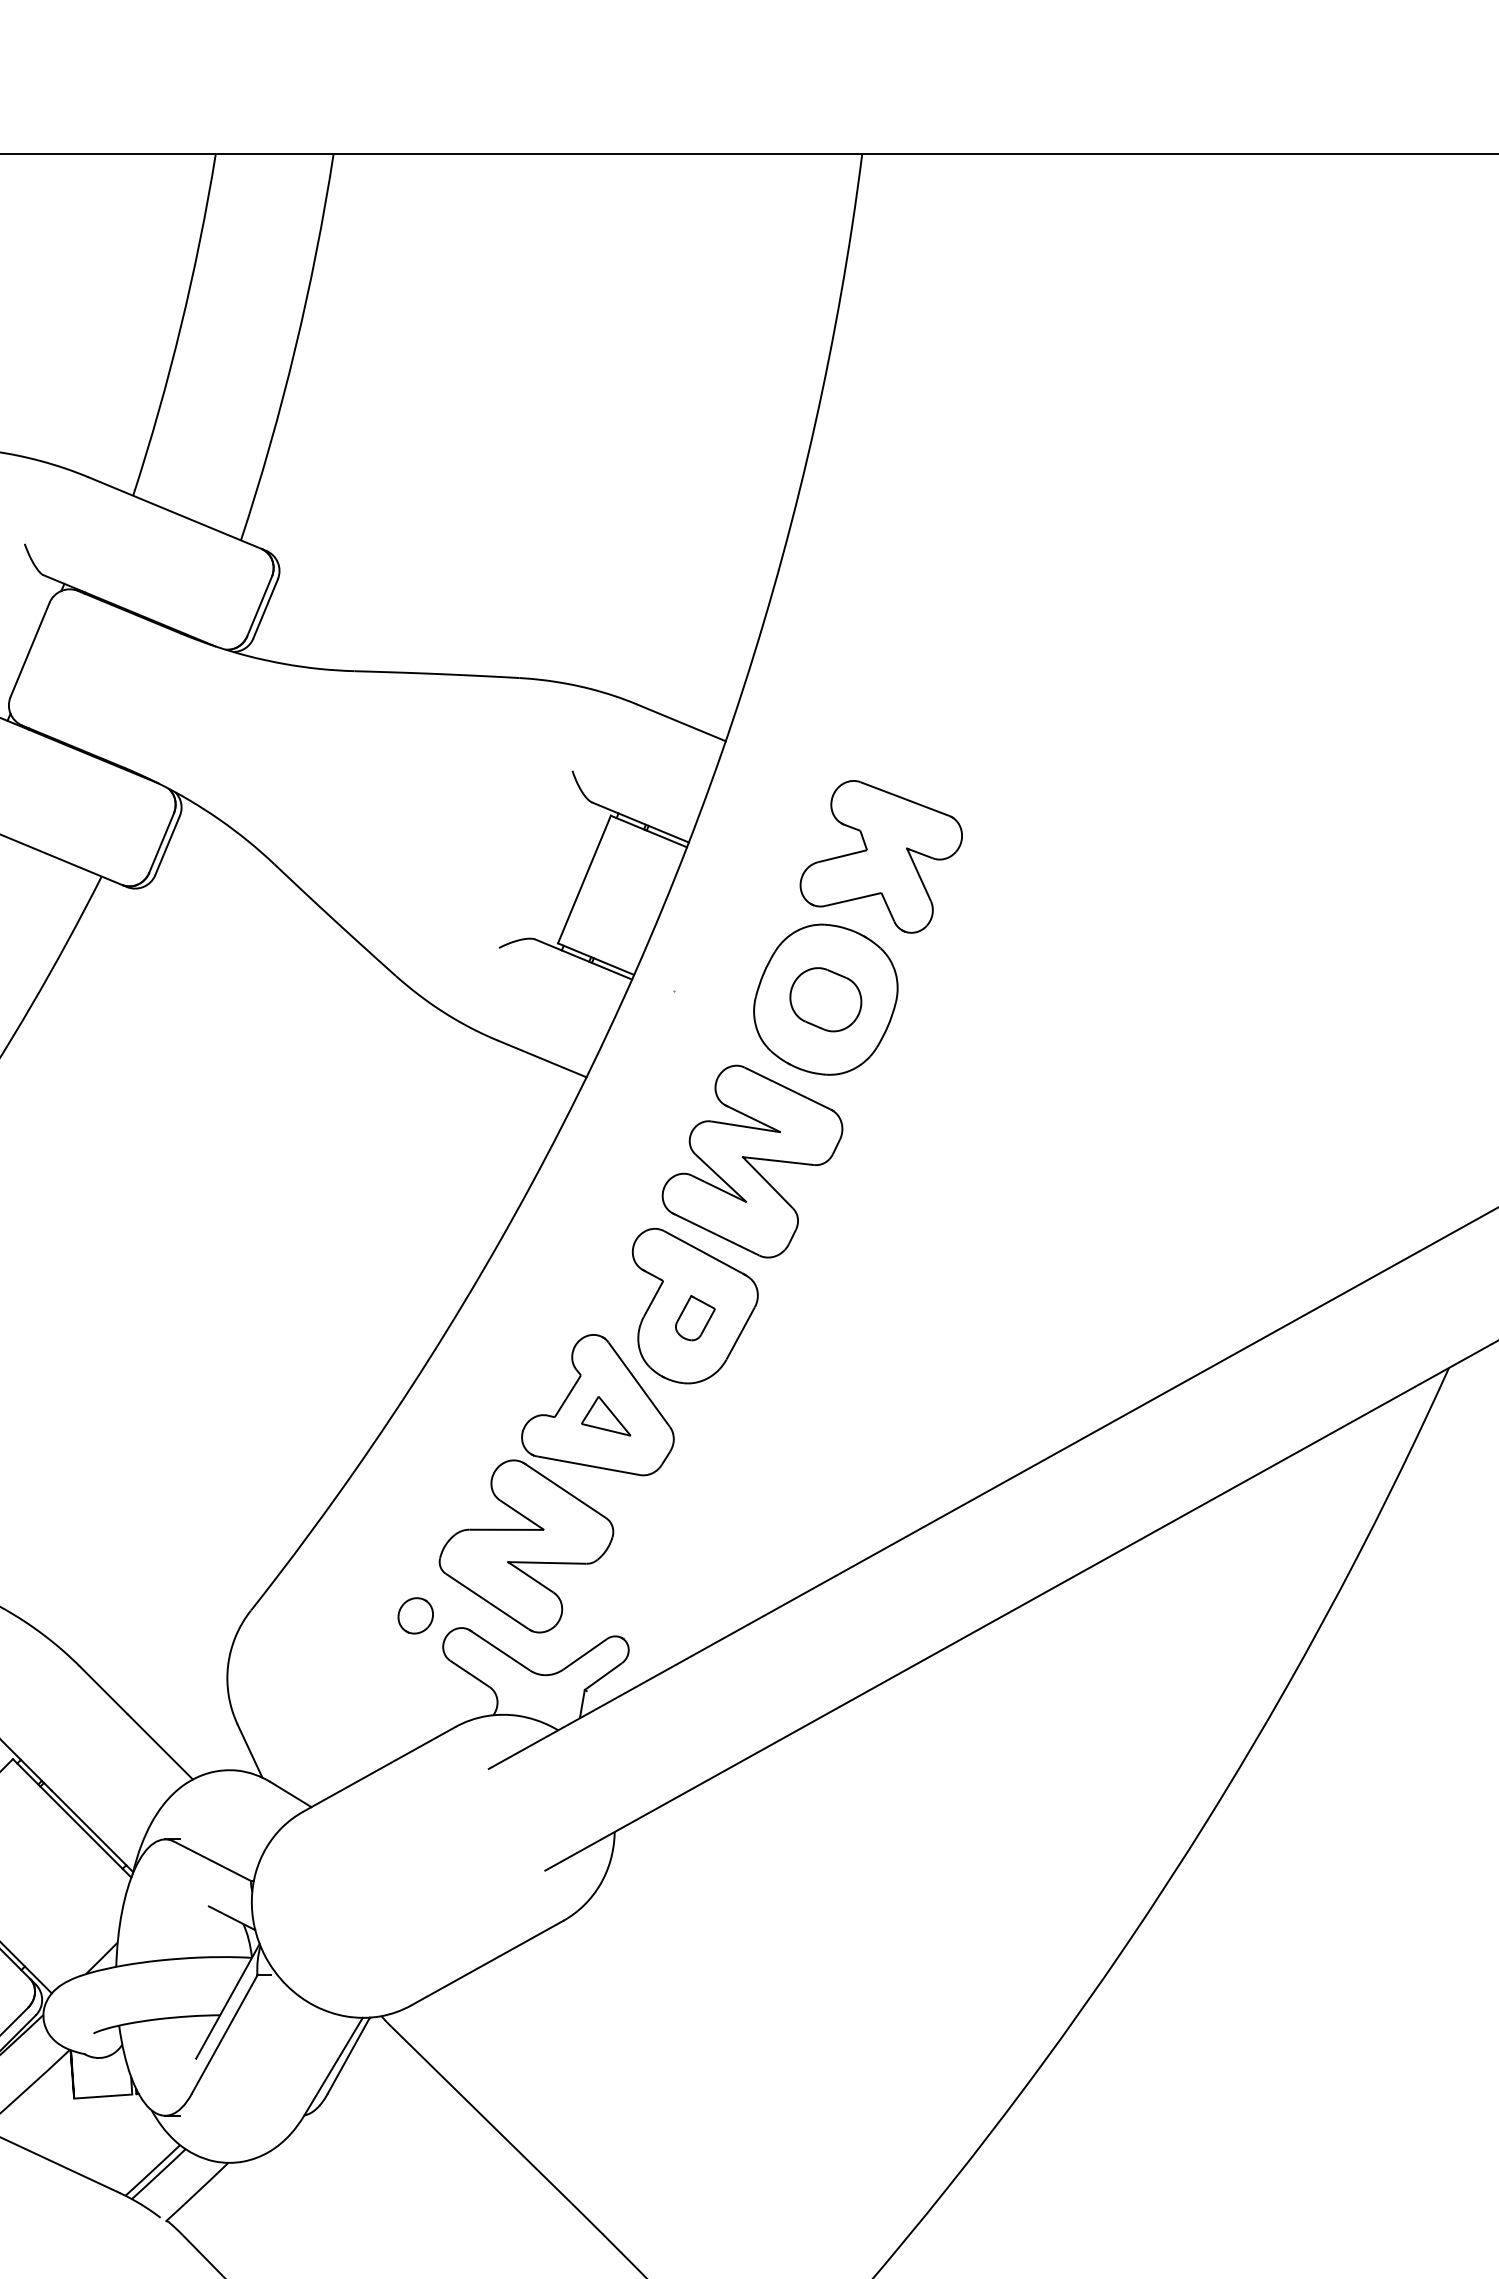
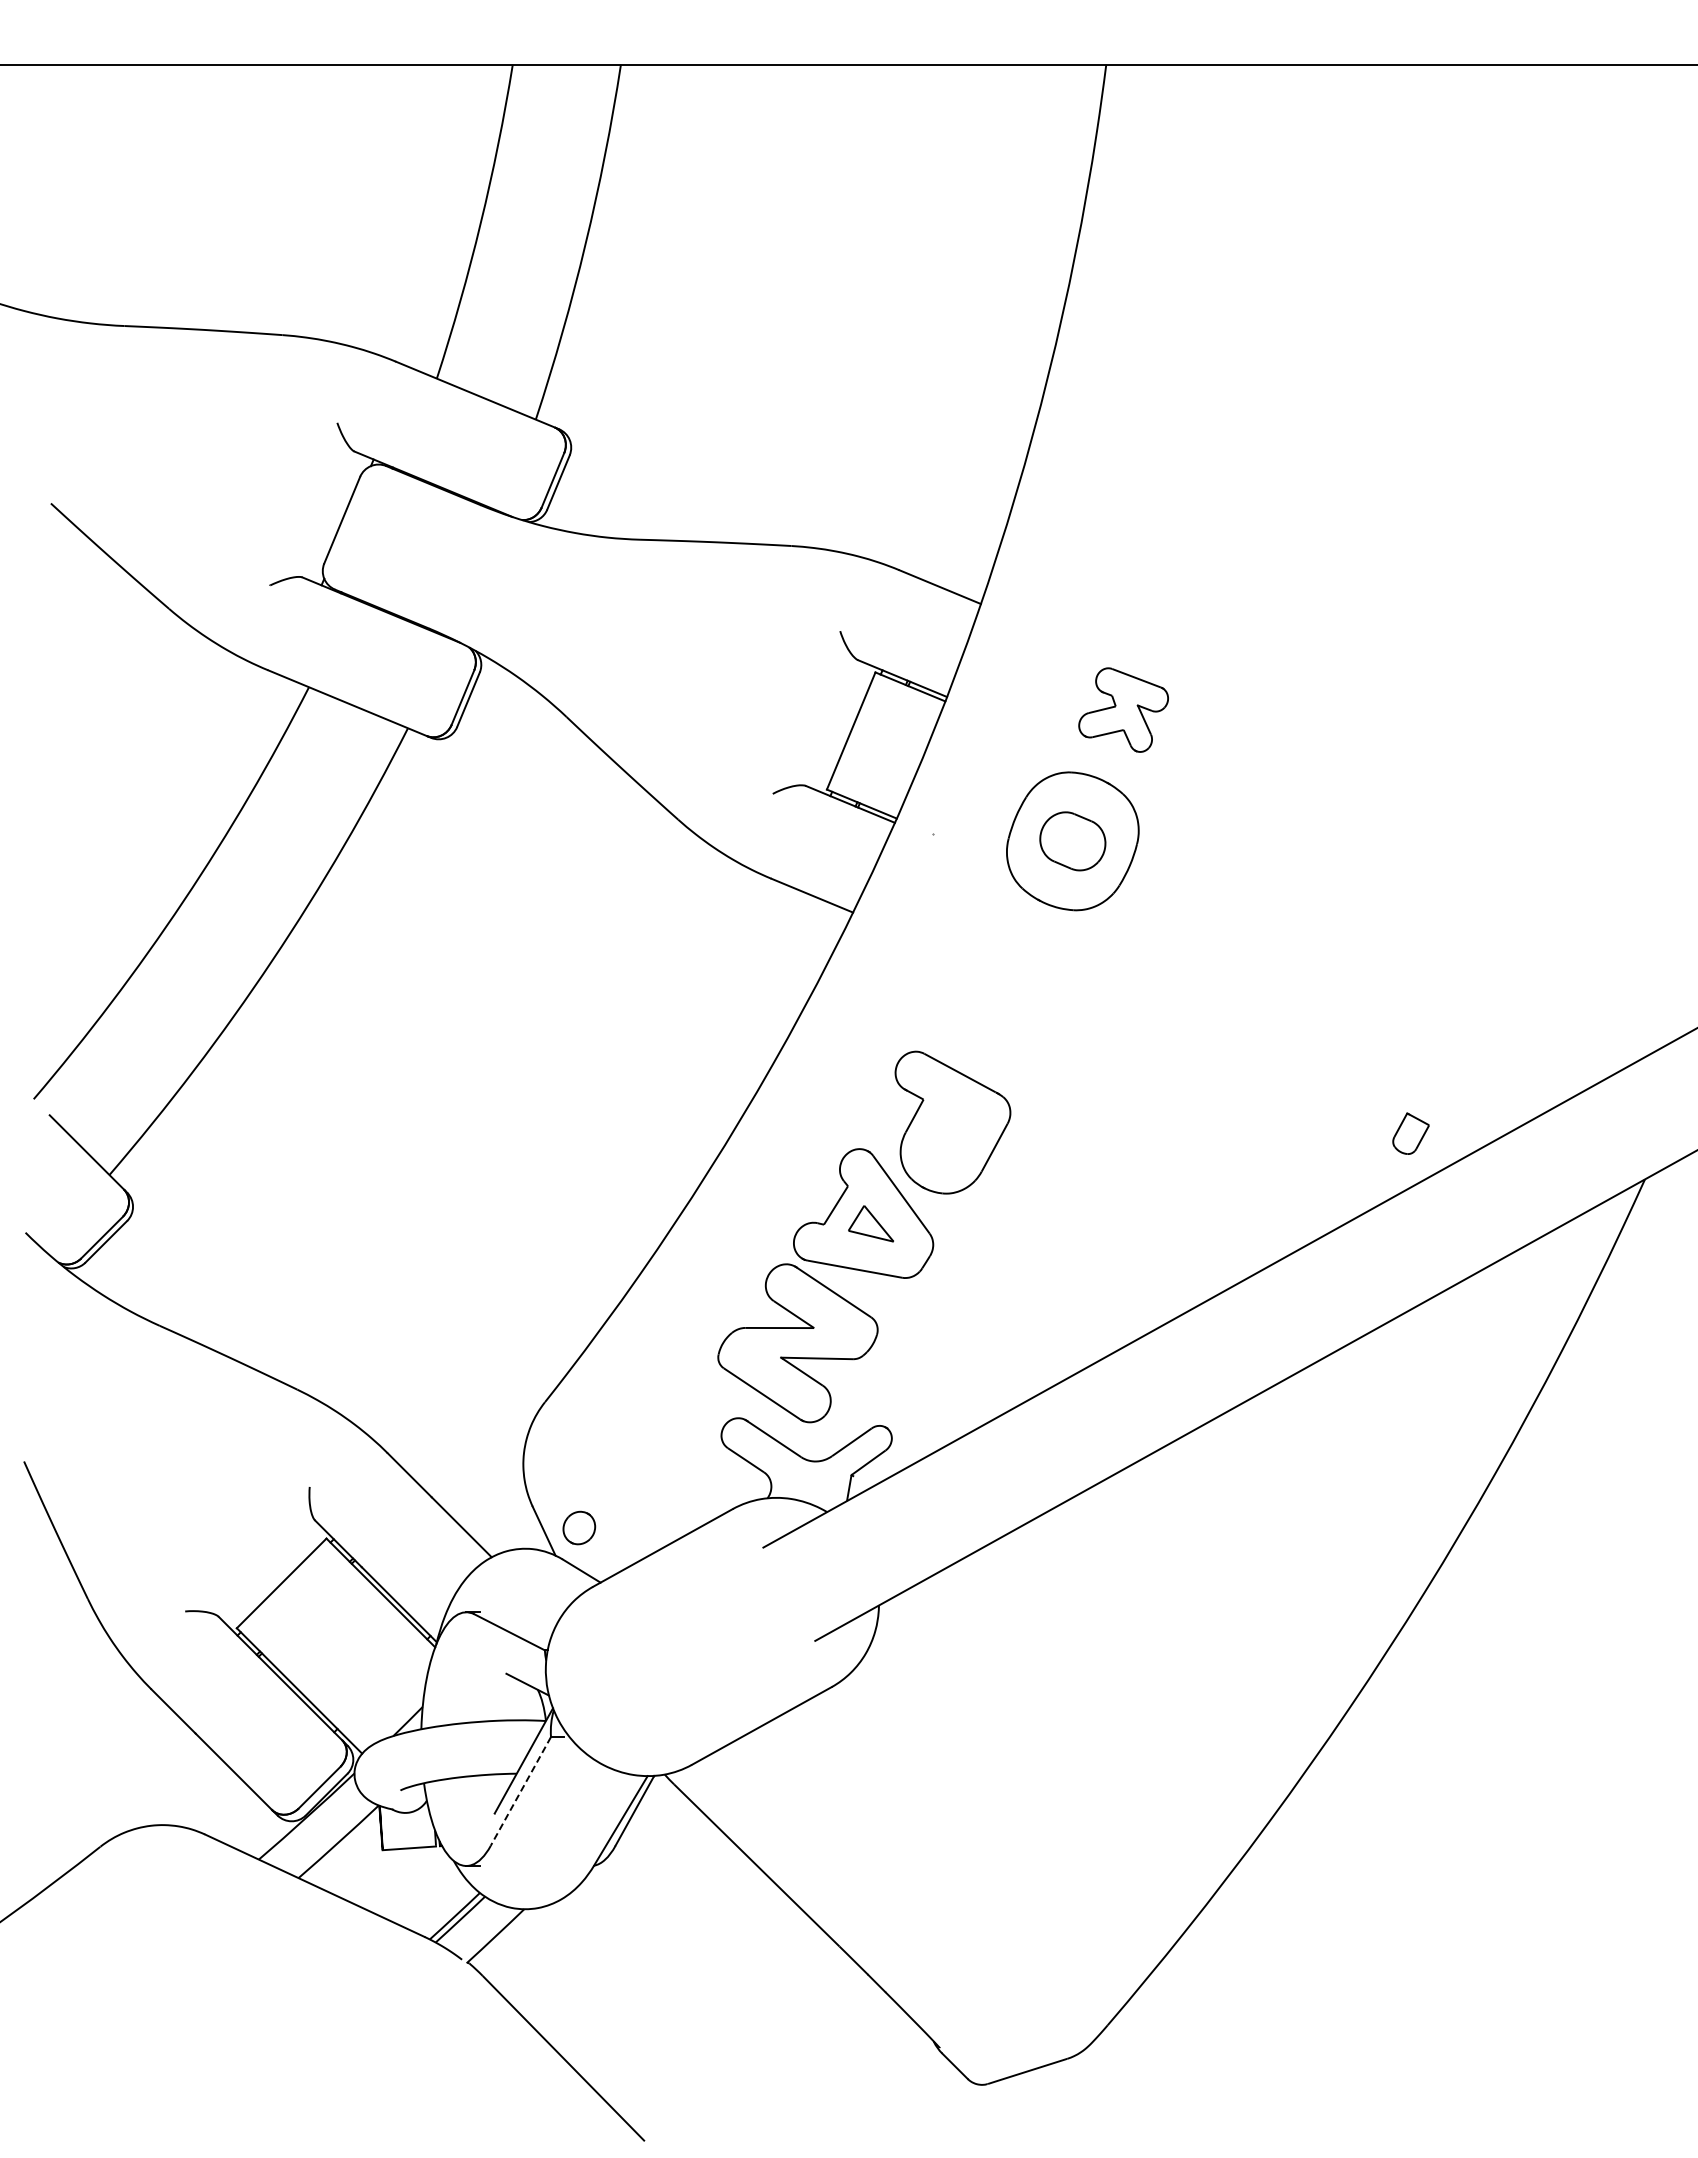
part: (881, 856) -> (1123, 709), size x0.6
part: (752, 1161) -> (1005, 989), removed
part: (694, 1317) -> (1410, 1133), moved
part: (415, 1615) -> (579, 1527), moved
line: (224, 2034) -> (520, 1791), solid -> dashed

